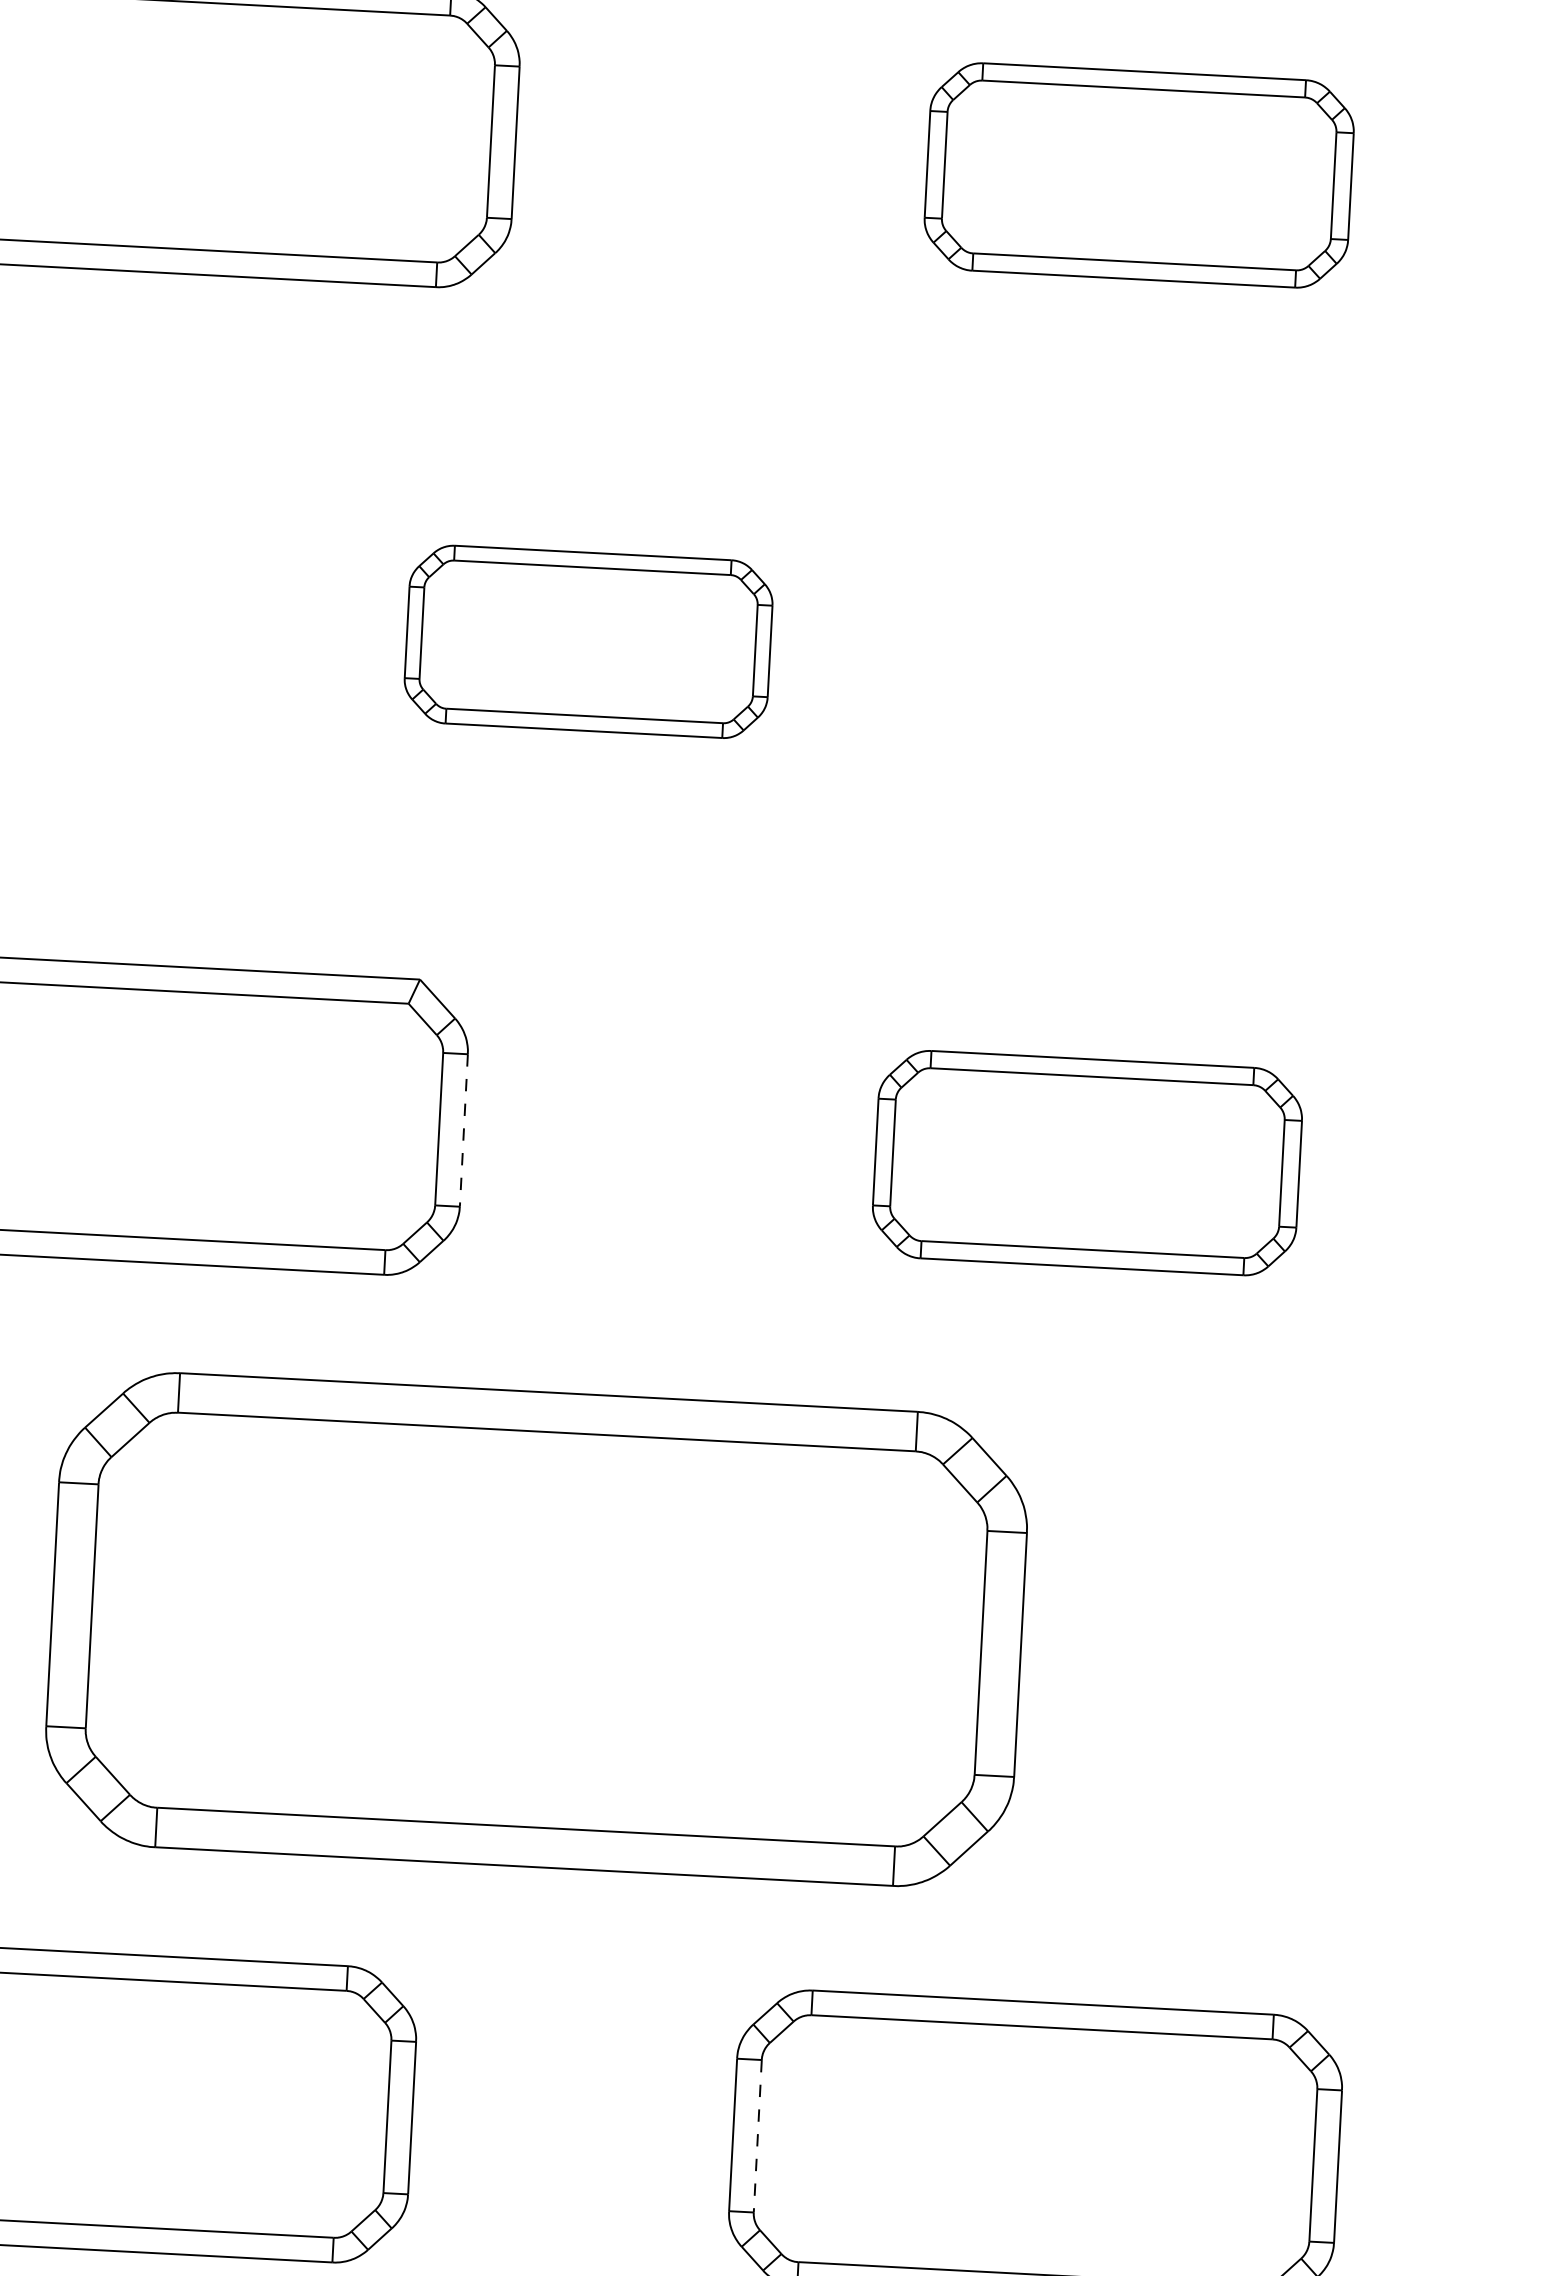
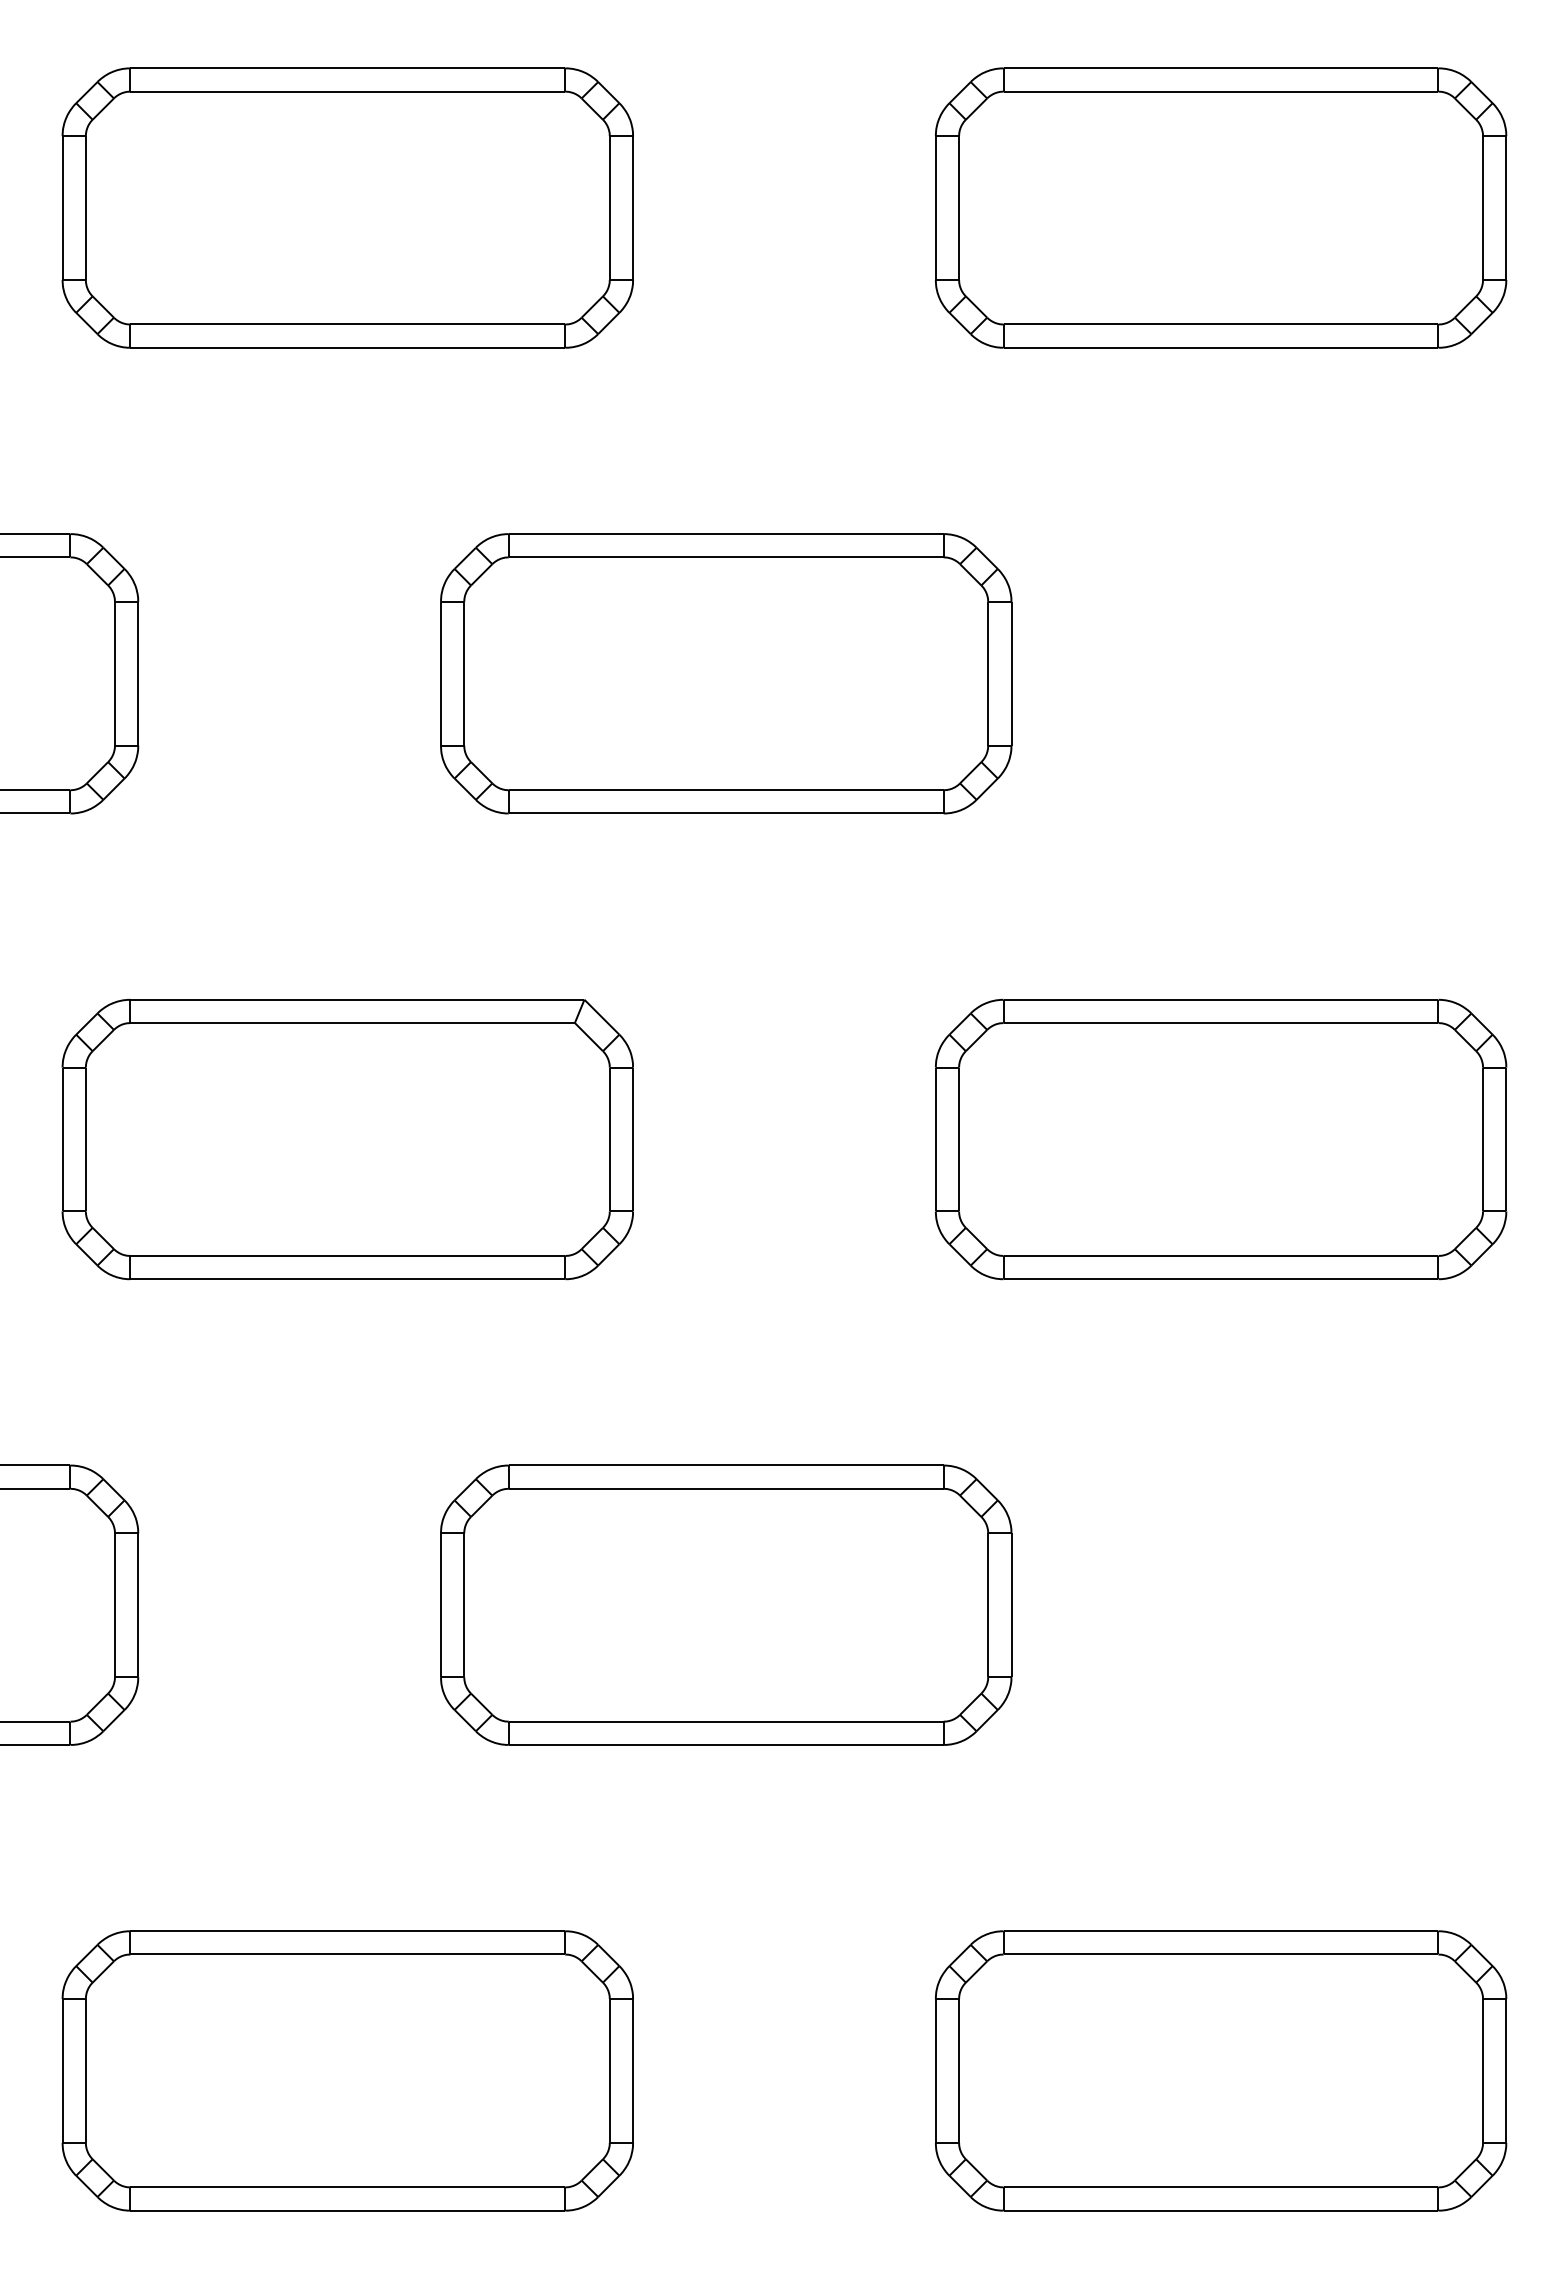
part: (1139, 174) -> (1221, 207), size x1.43
part: (588, 641) -> (726, 673), size x1.67
line: (464, 1130) -> (633, 1139), dashed -> solid
part: (1087, 1163) -> (1221, 1139), size x1.43
part: (537, 1628) -> (726, 1604), size x0.62
line: (758, 2135) -> (959, 2070), dashed -> solid

